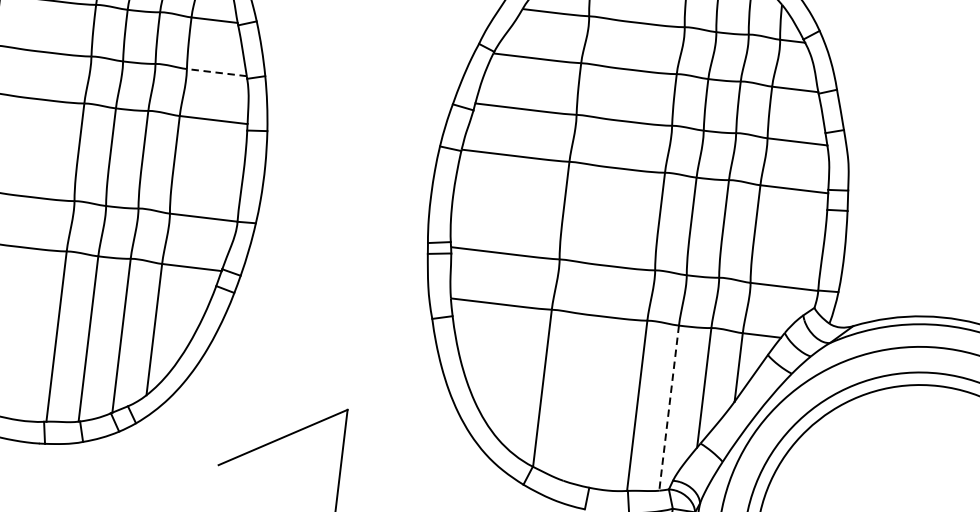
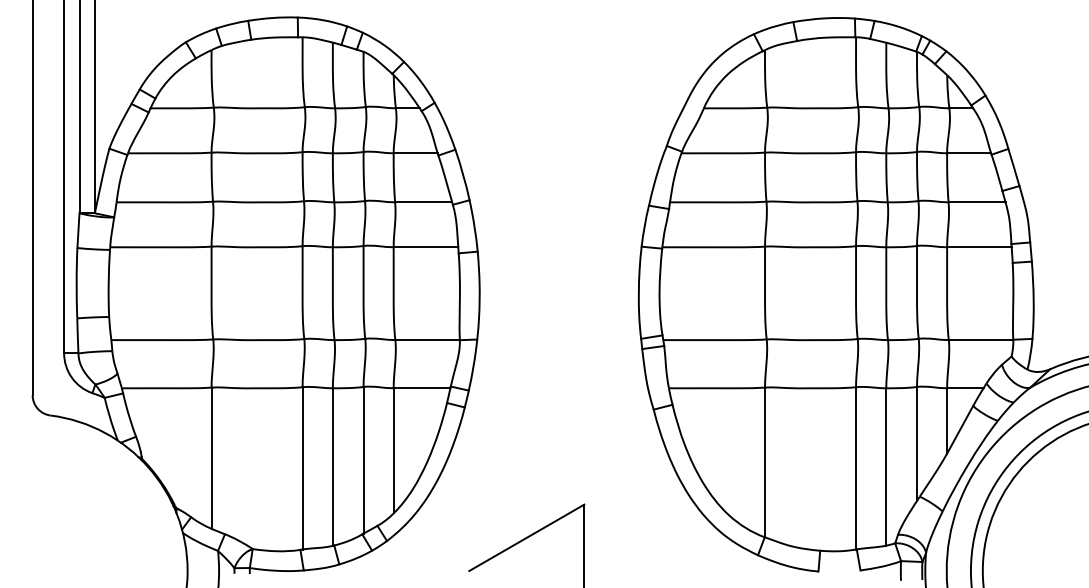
line: (216, 72) -> (423, 202), dashed -> solid
line: (669, 408) -> (886, 467), dashed -> solid

